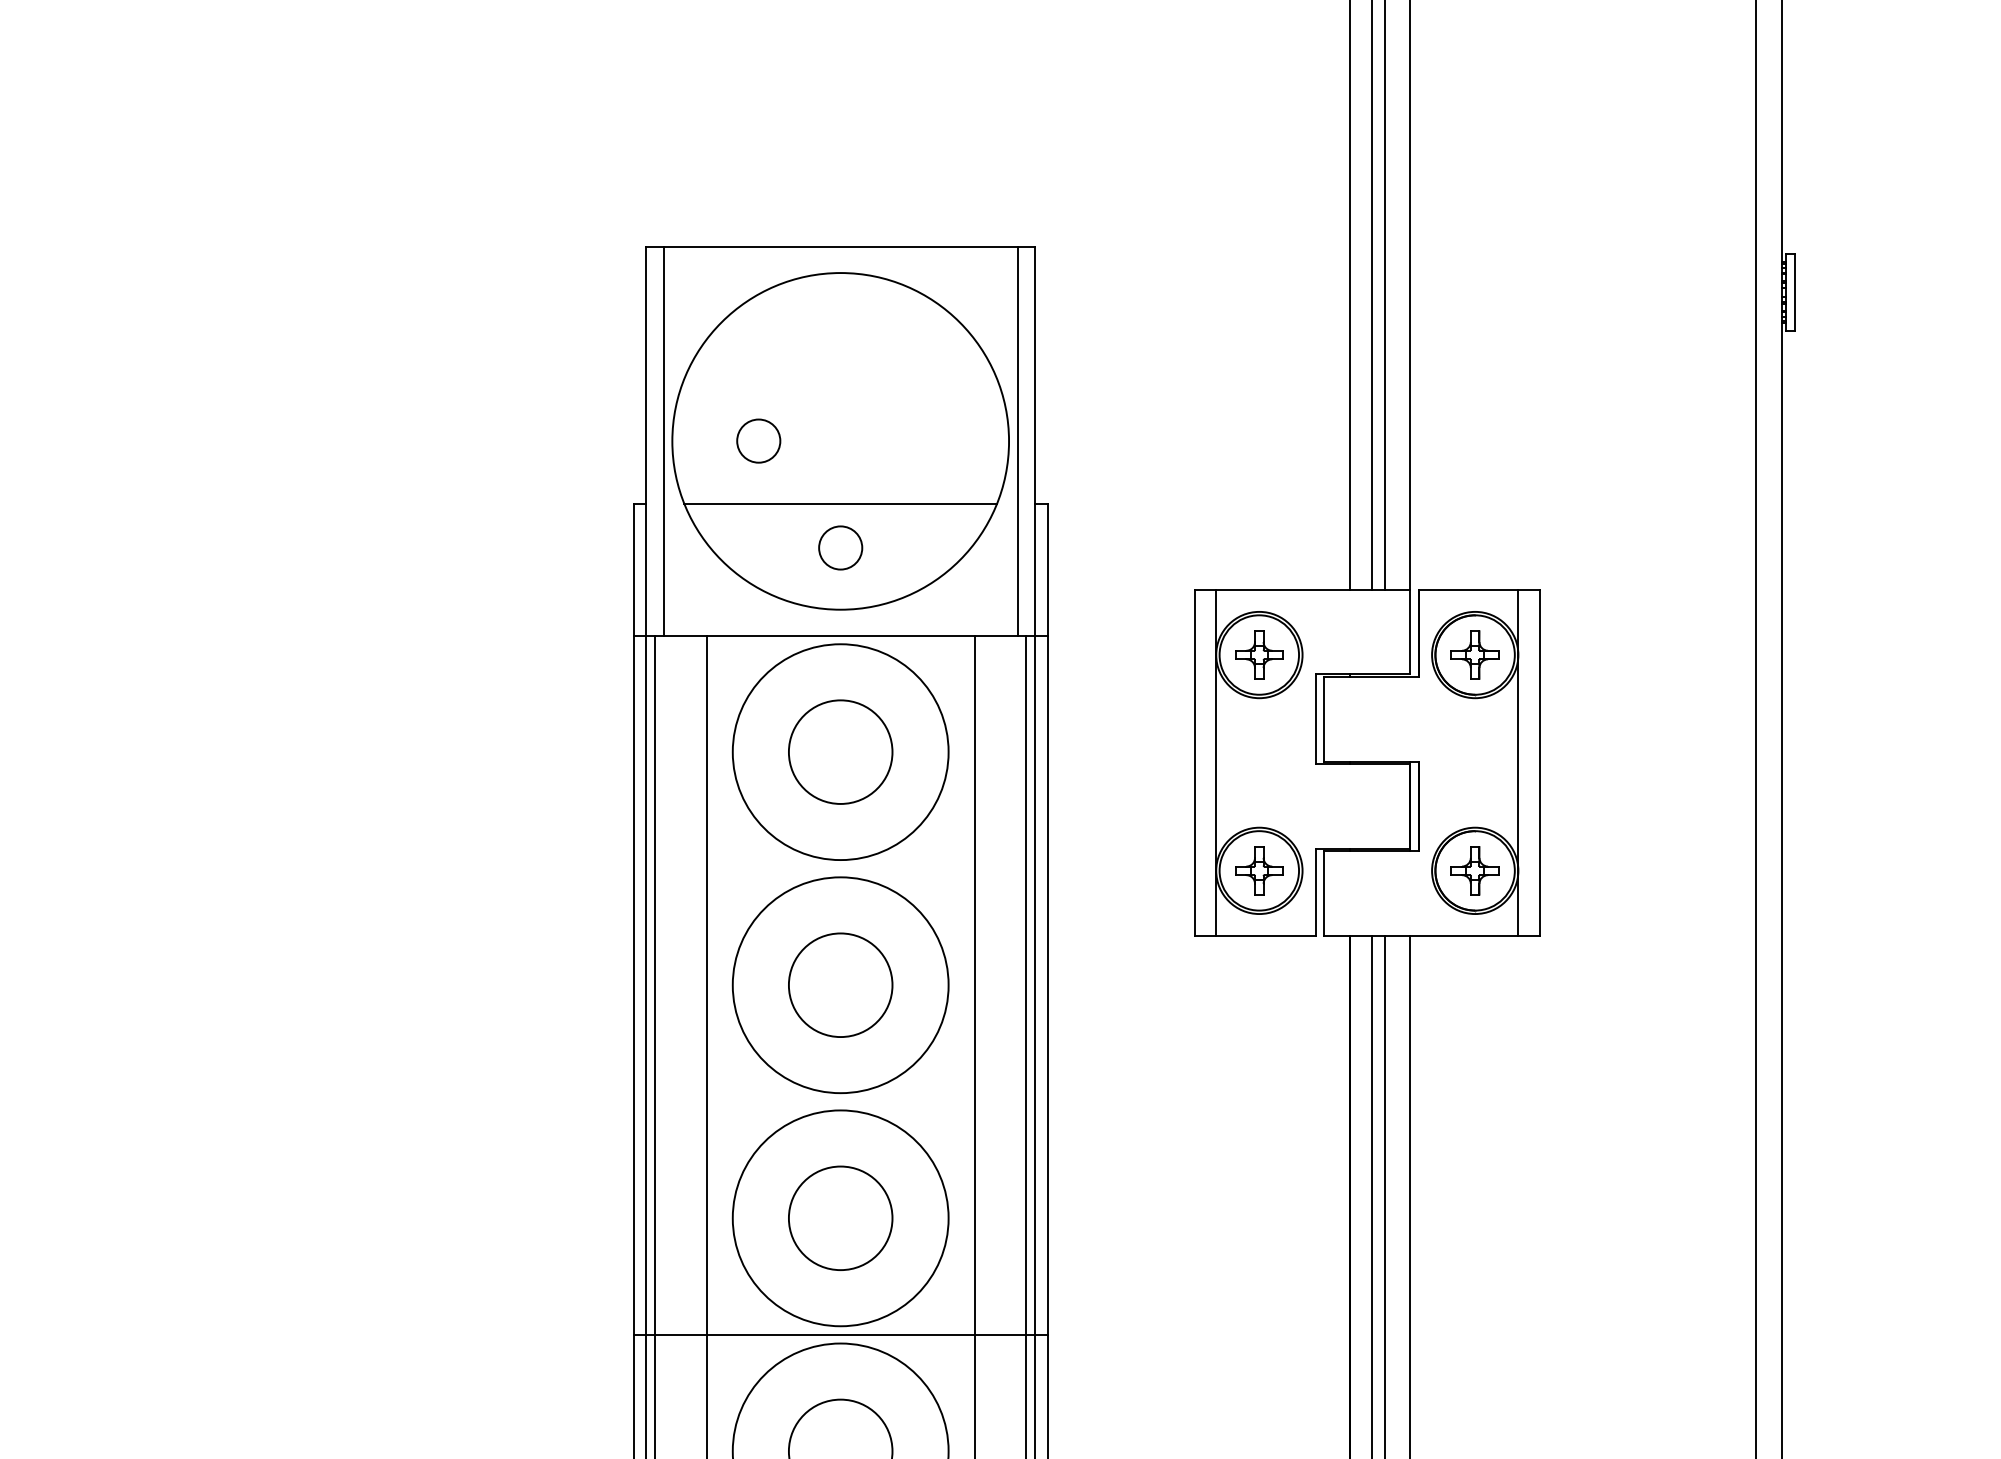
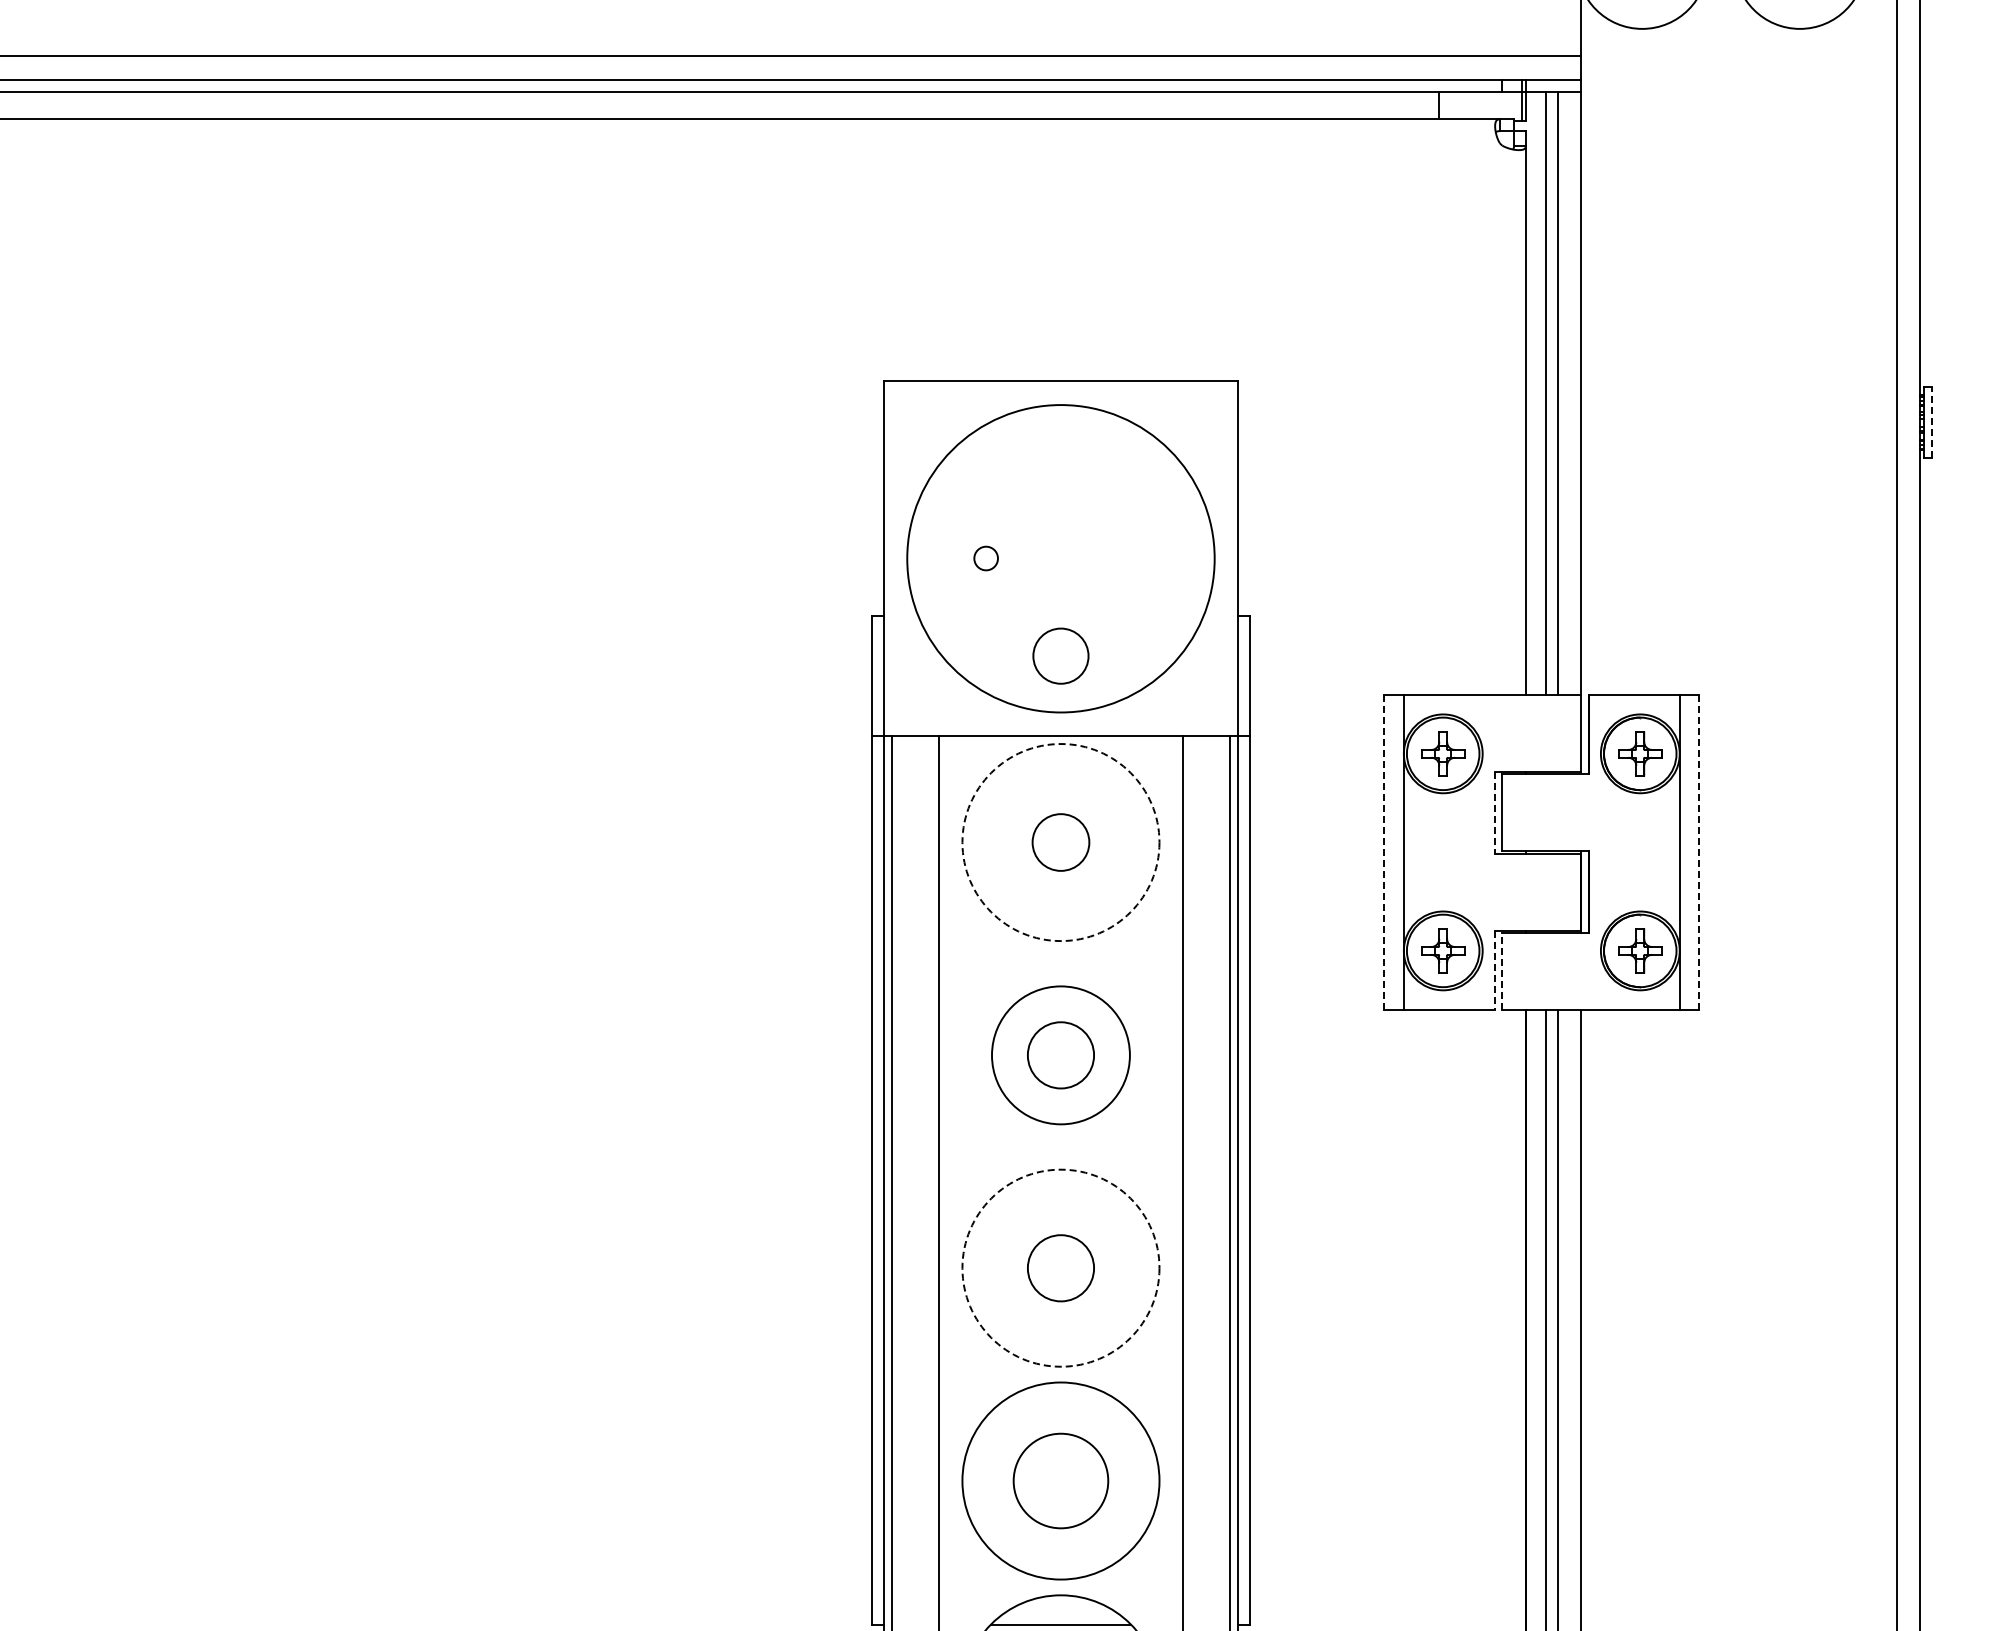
line: (1794, 292) -> (1931, 422), solid -> dashed
line: (663, 441) -> (899, 558), removed
circle: (758, 441) -> (985, 558), size x0.6
line: (1017, 441) -> (1222, 558), removed
line: (840, 503) -> (1060, 615), removed
circle: (840, 547) -> (1060, 655), size x1.4
line: (1315, 719) -> (1494, 812), solid -> dashed
circle: (840, 752) -> (1060, 842), size x0.6
circle: (840, 752) -> (1060, 842), solid -> dashed
line: (1195, 763) -> (1384, 852), solid -> dashed
line: (1540, 763) -> (1699, 852), solid -> dashed
line: (1315, 892) -> (1494, 970), solid -> dashed
line: (1324, 893) -> (1502, 971), solid -> dashed
circle: (840, 984) -> (1060, 1054), size x0.7
circle: (840, 985) -> (1060, 1055), size x0.7
circle: (840, 1217) -> (1060, 1267), solid -> dashed
circle: (840, 1218) -> (1060, 1268), size x0.7
line: (840, 1334) -> (1060, 1374), removed

